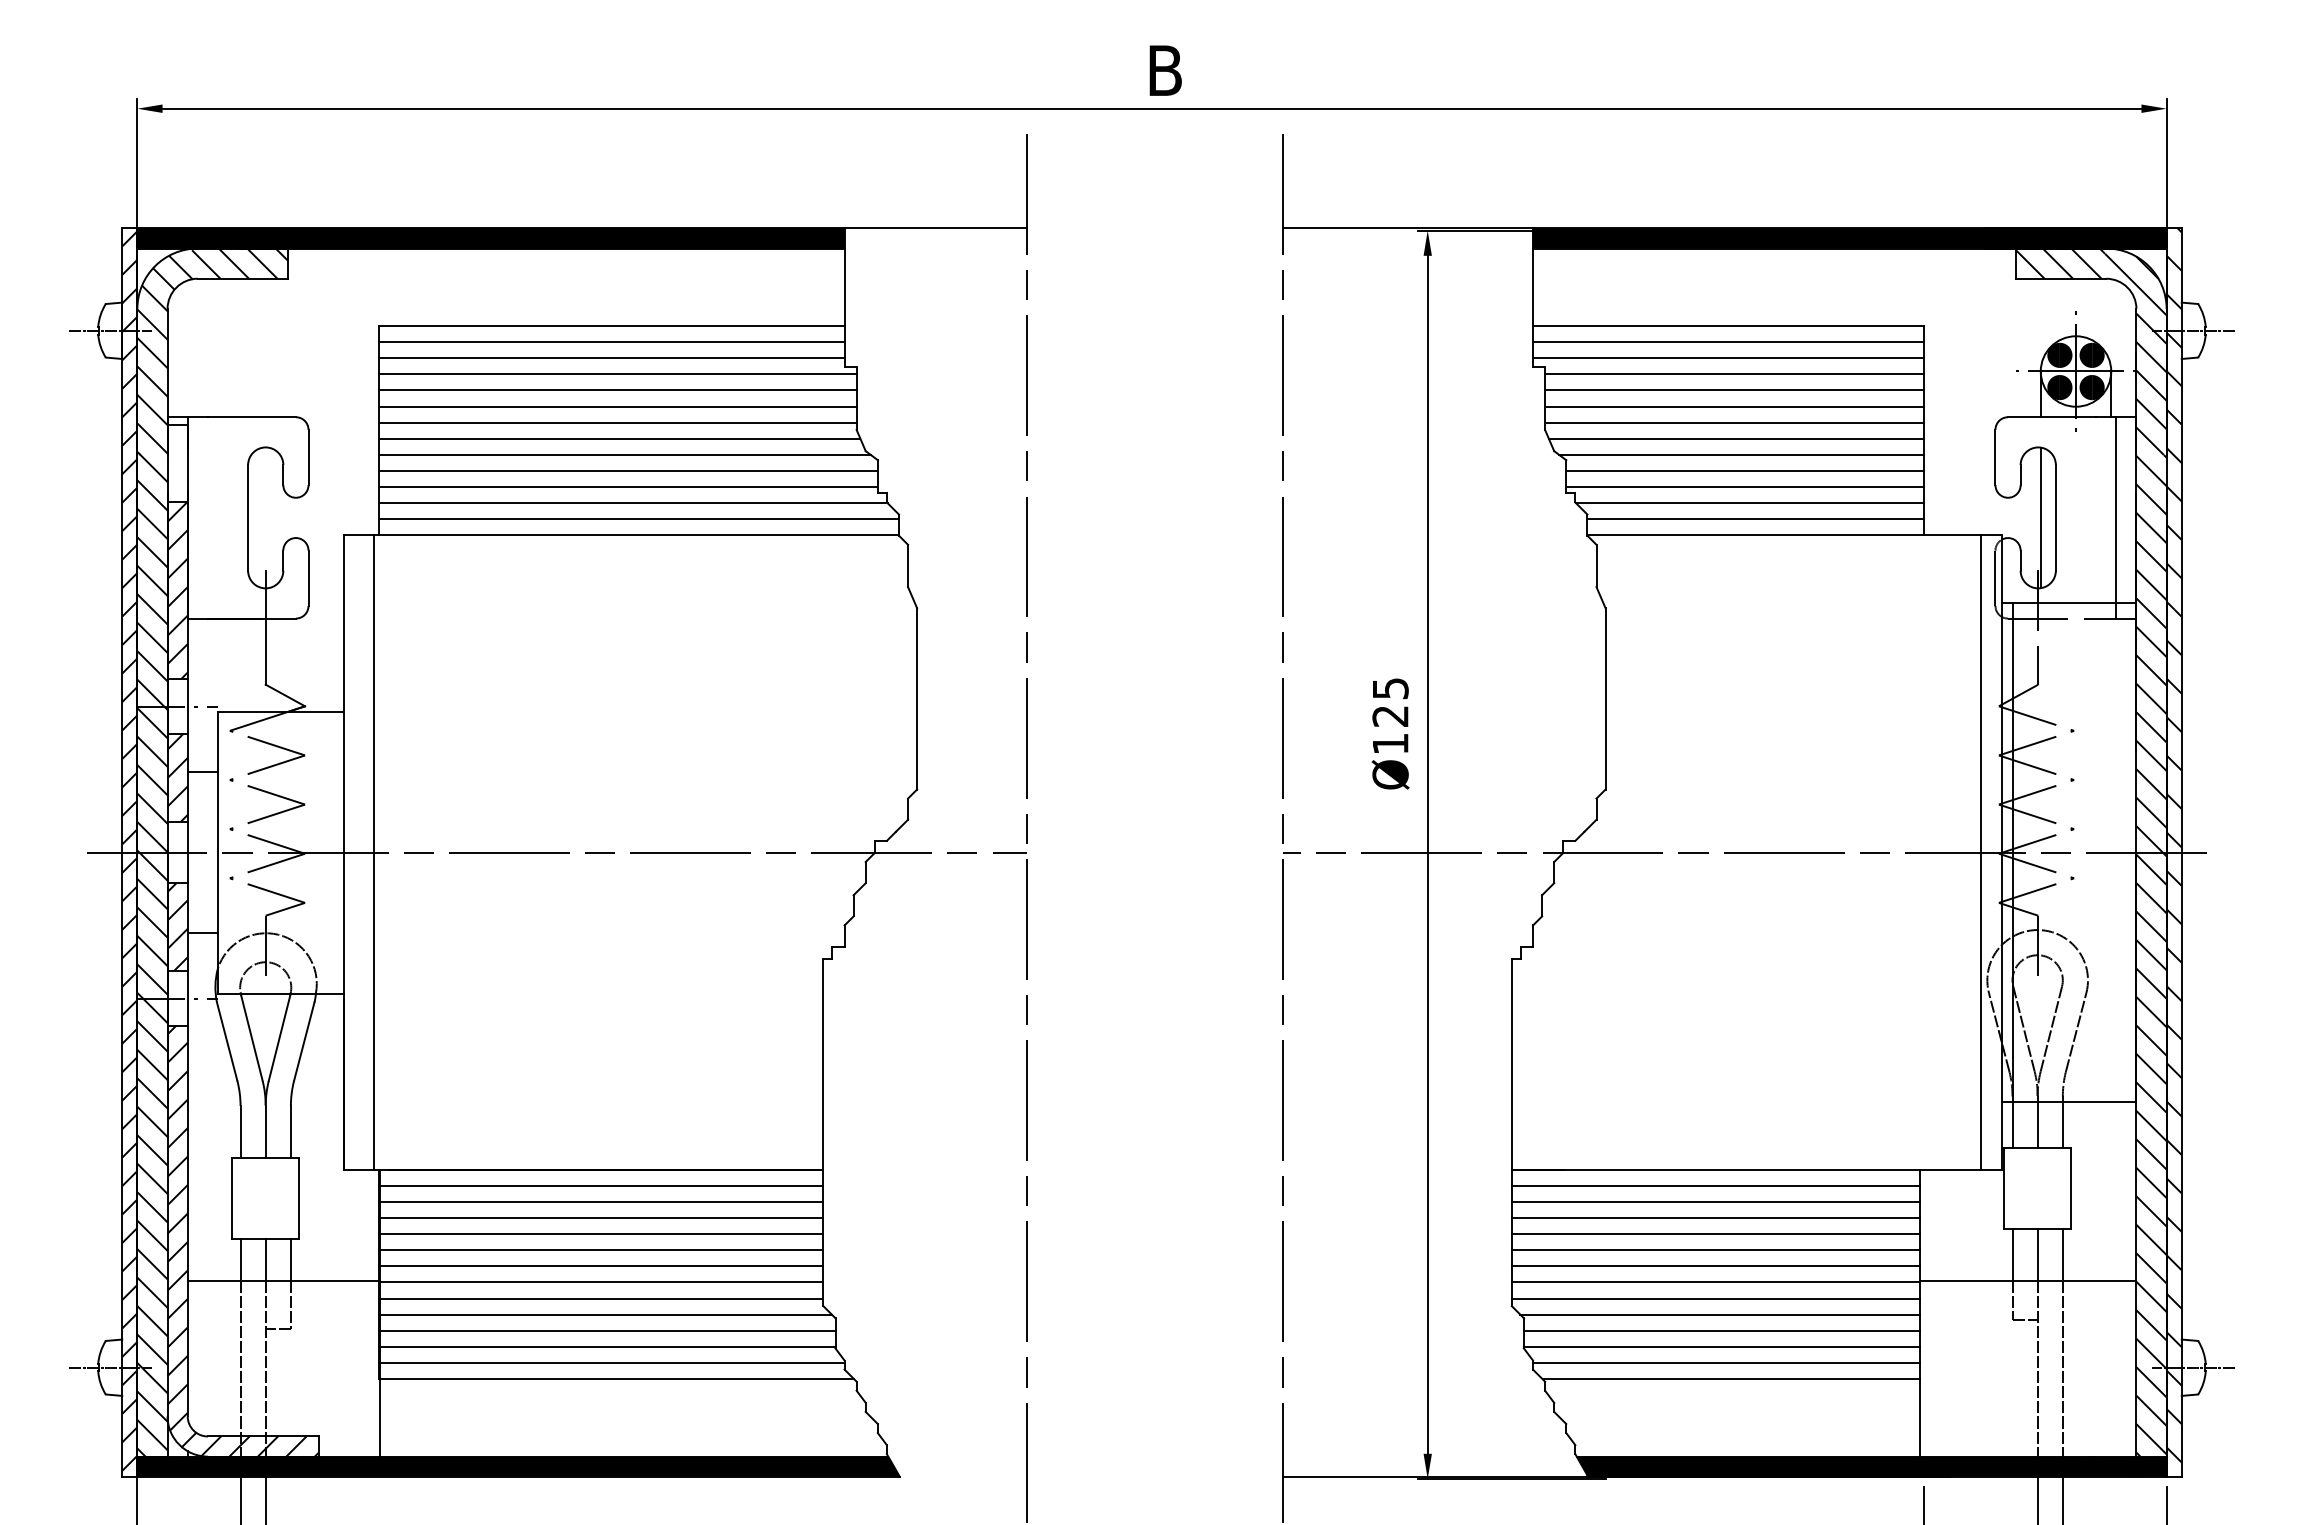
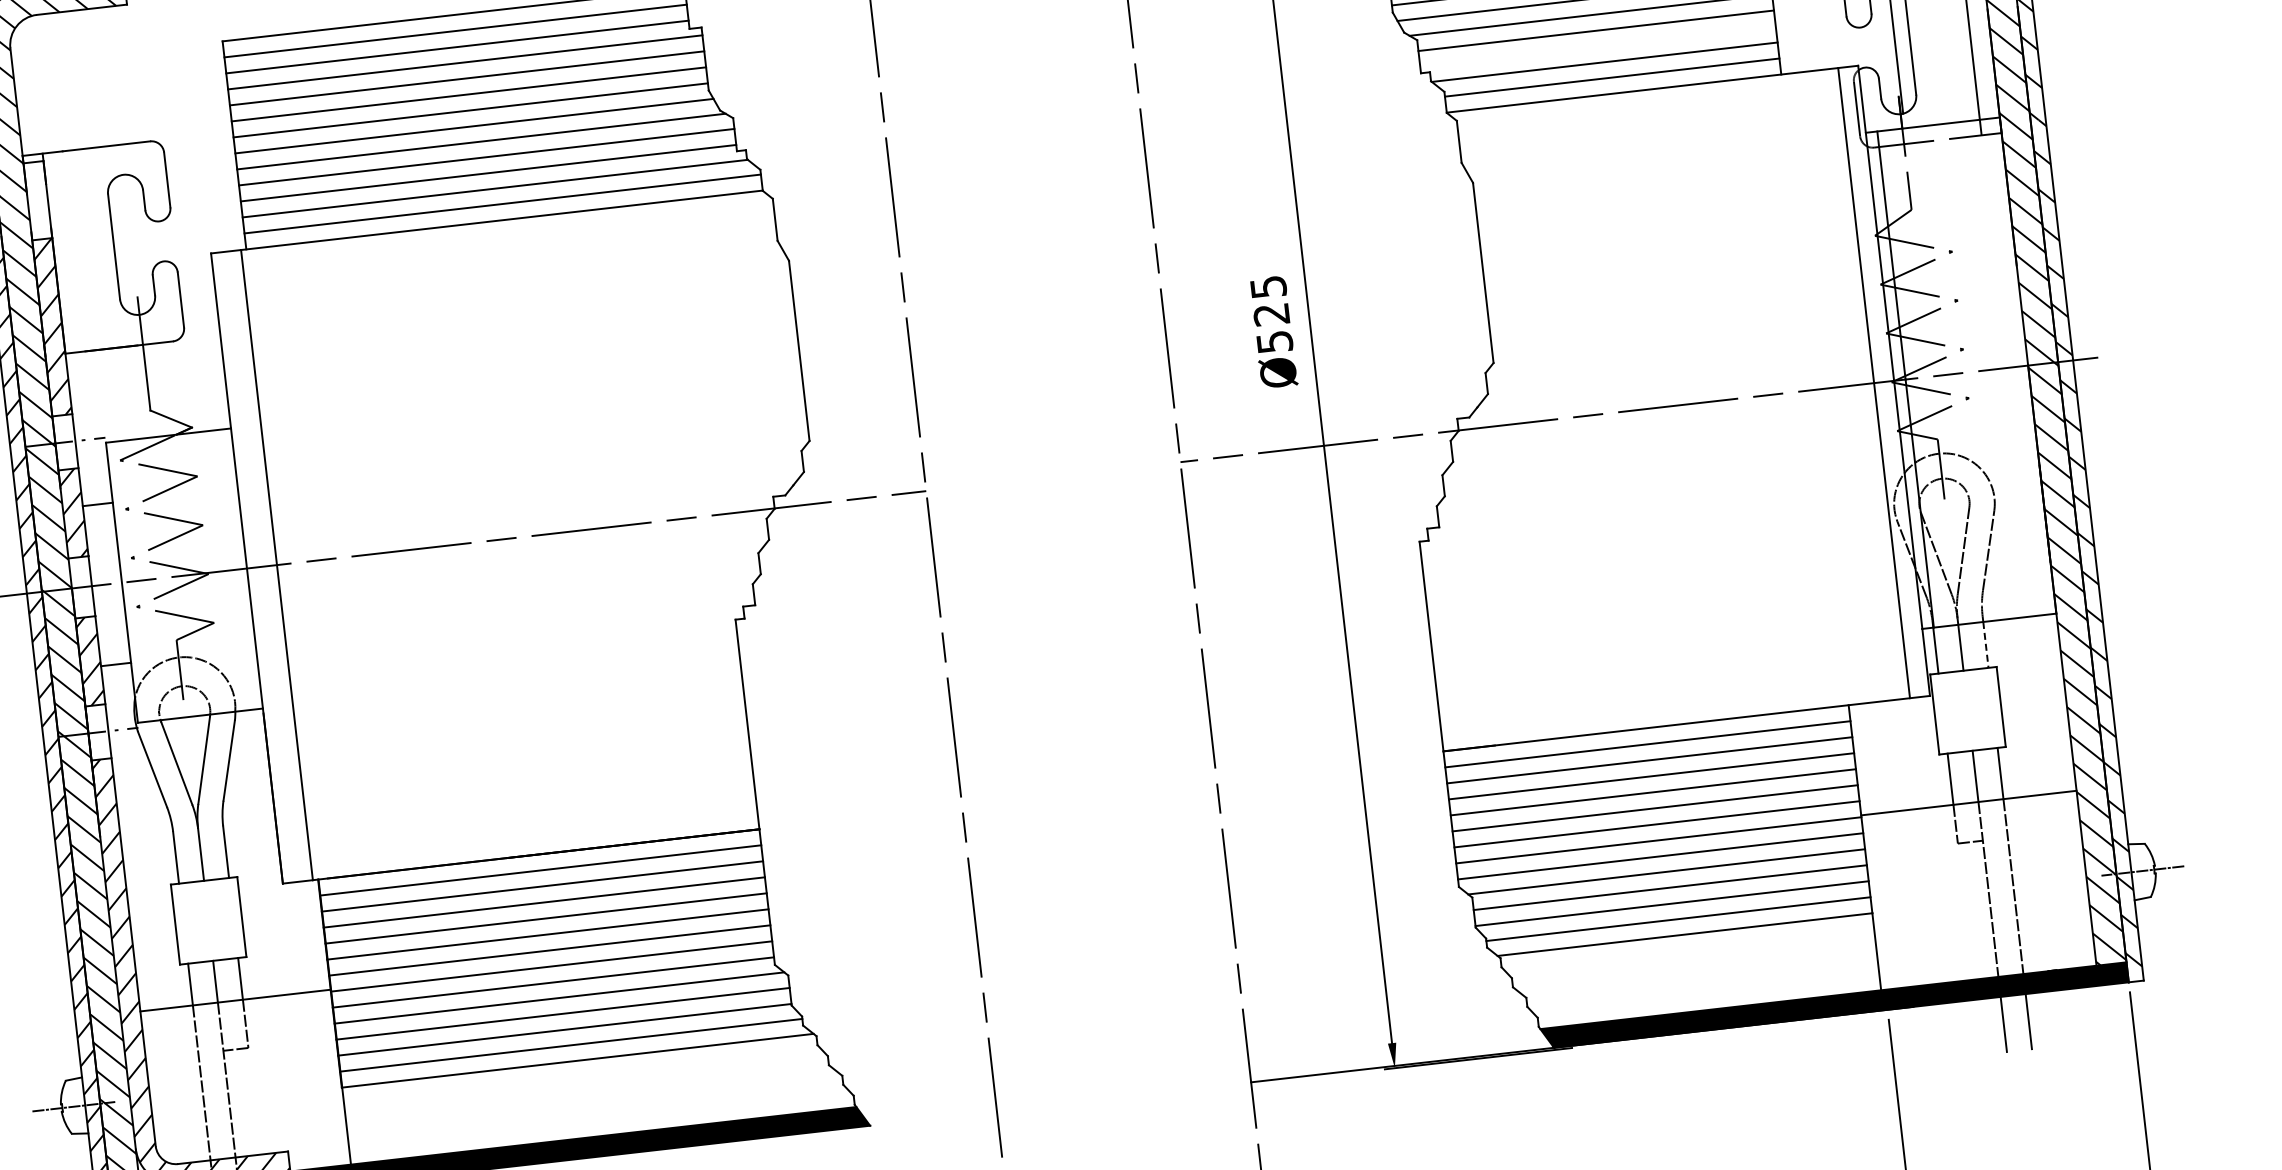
line: (1745, 487) -> (1598, 47), removed
text: (1390, 744) -> (1274, 342), Ø125 -> Ø525
line: (2062, 1125) -> (1985, 645), solid -> dashed

